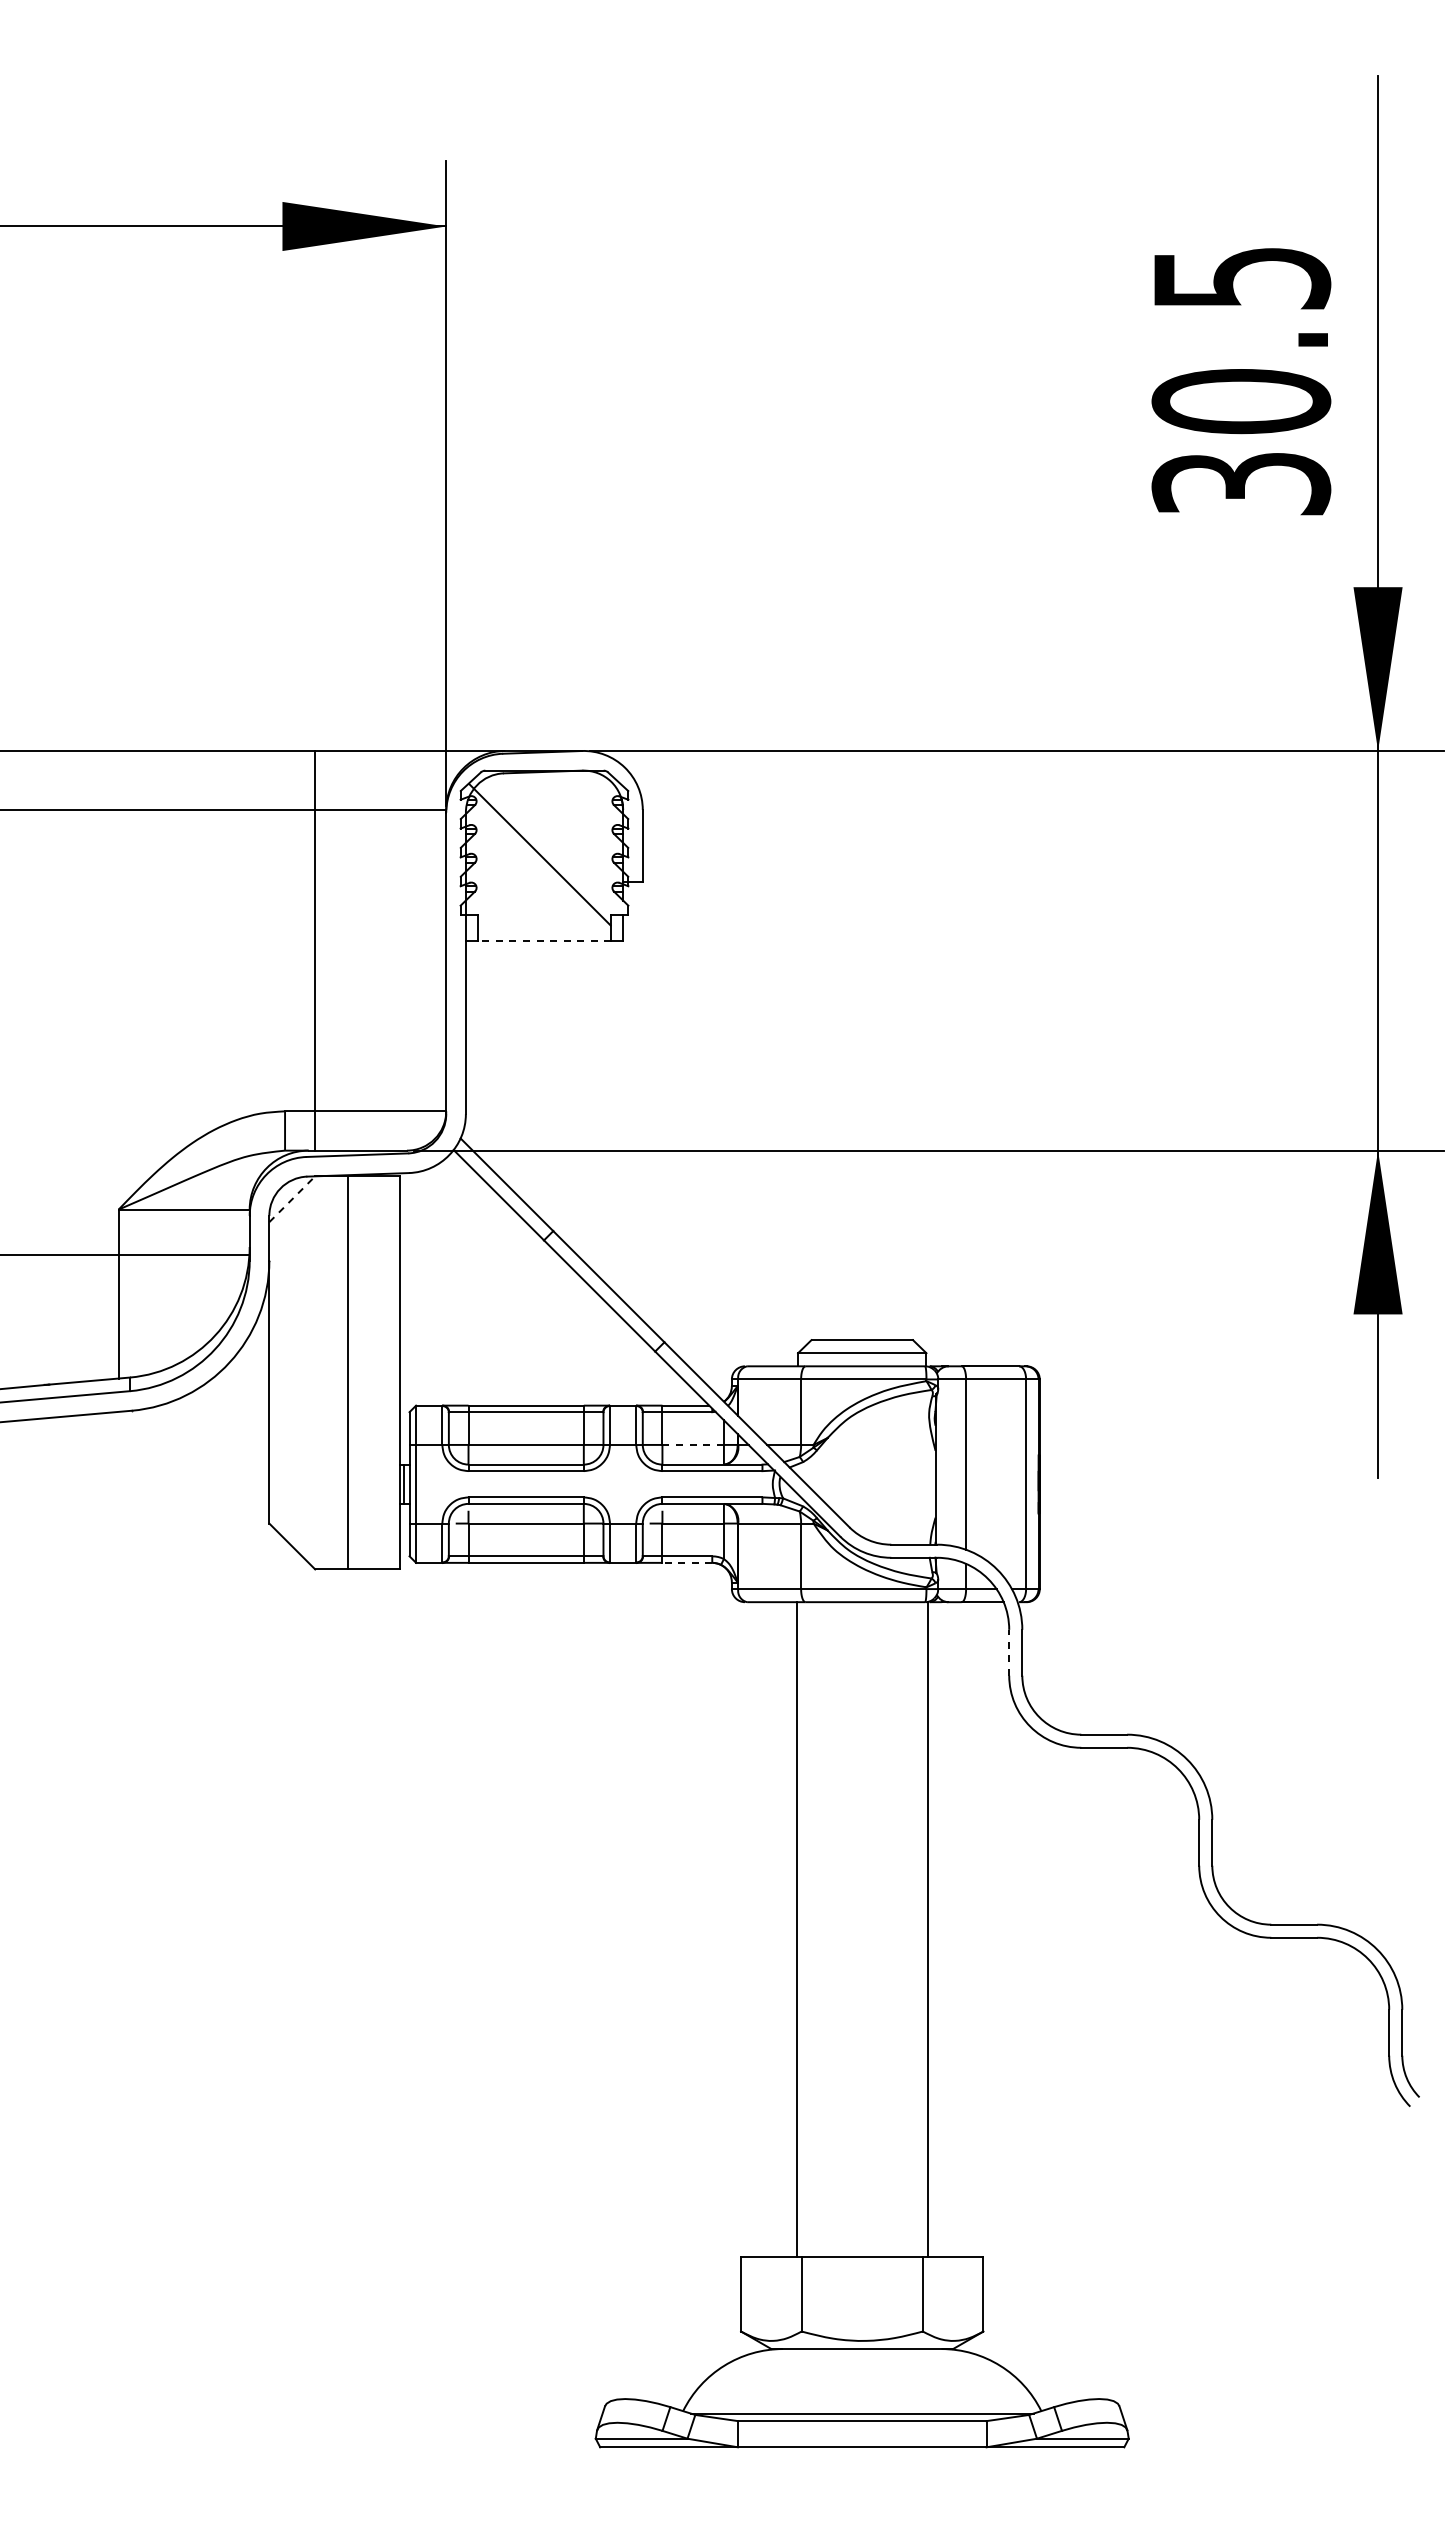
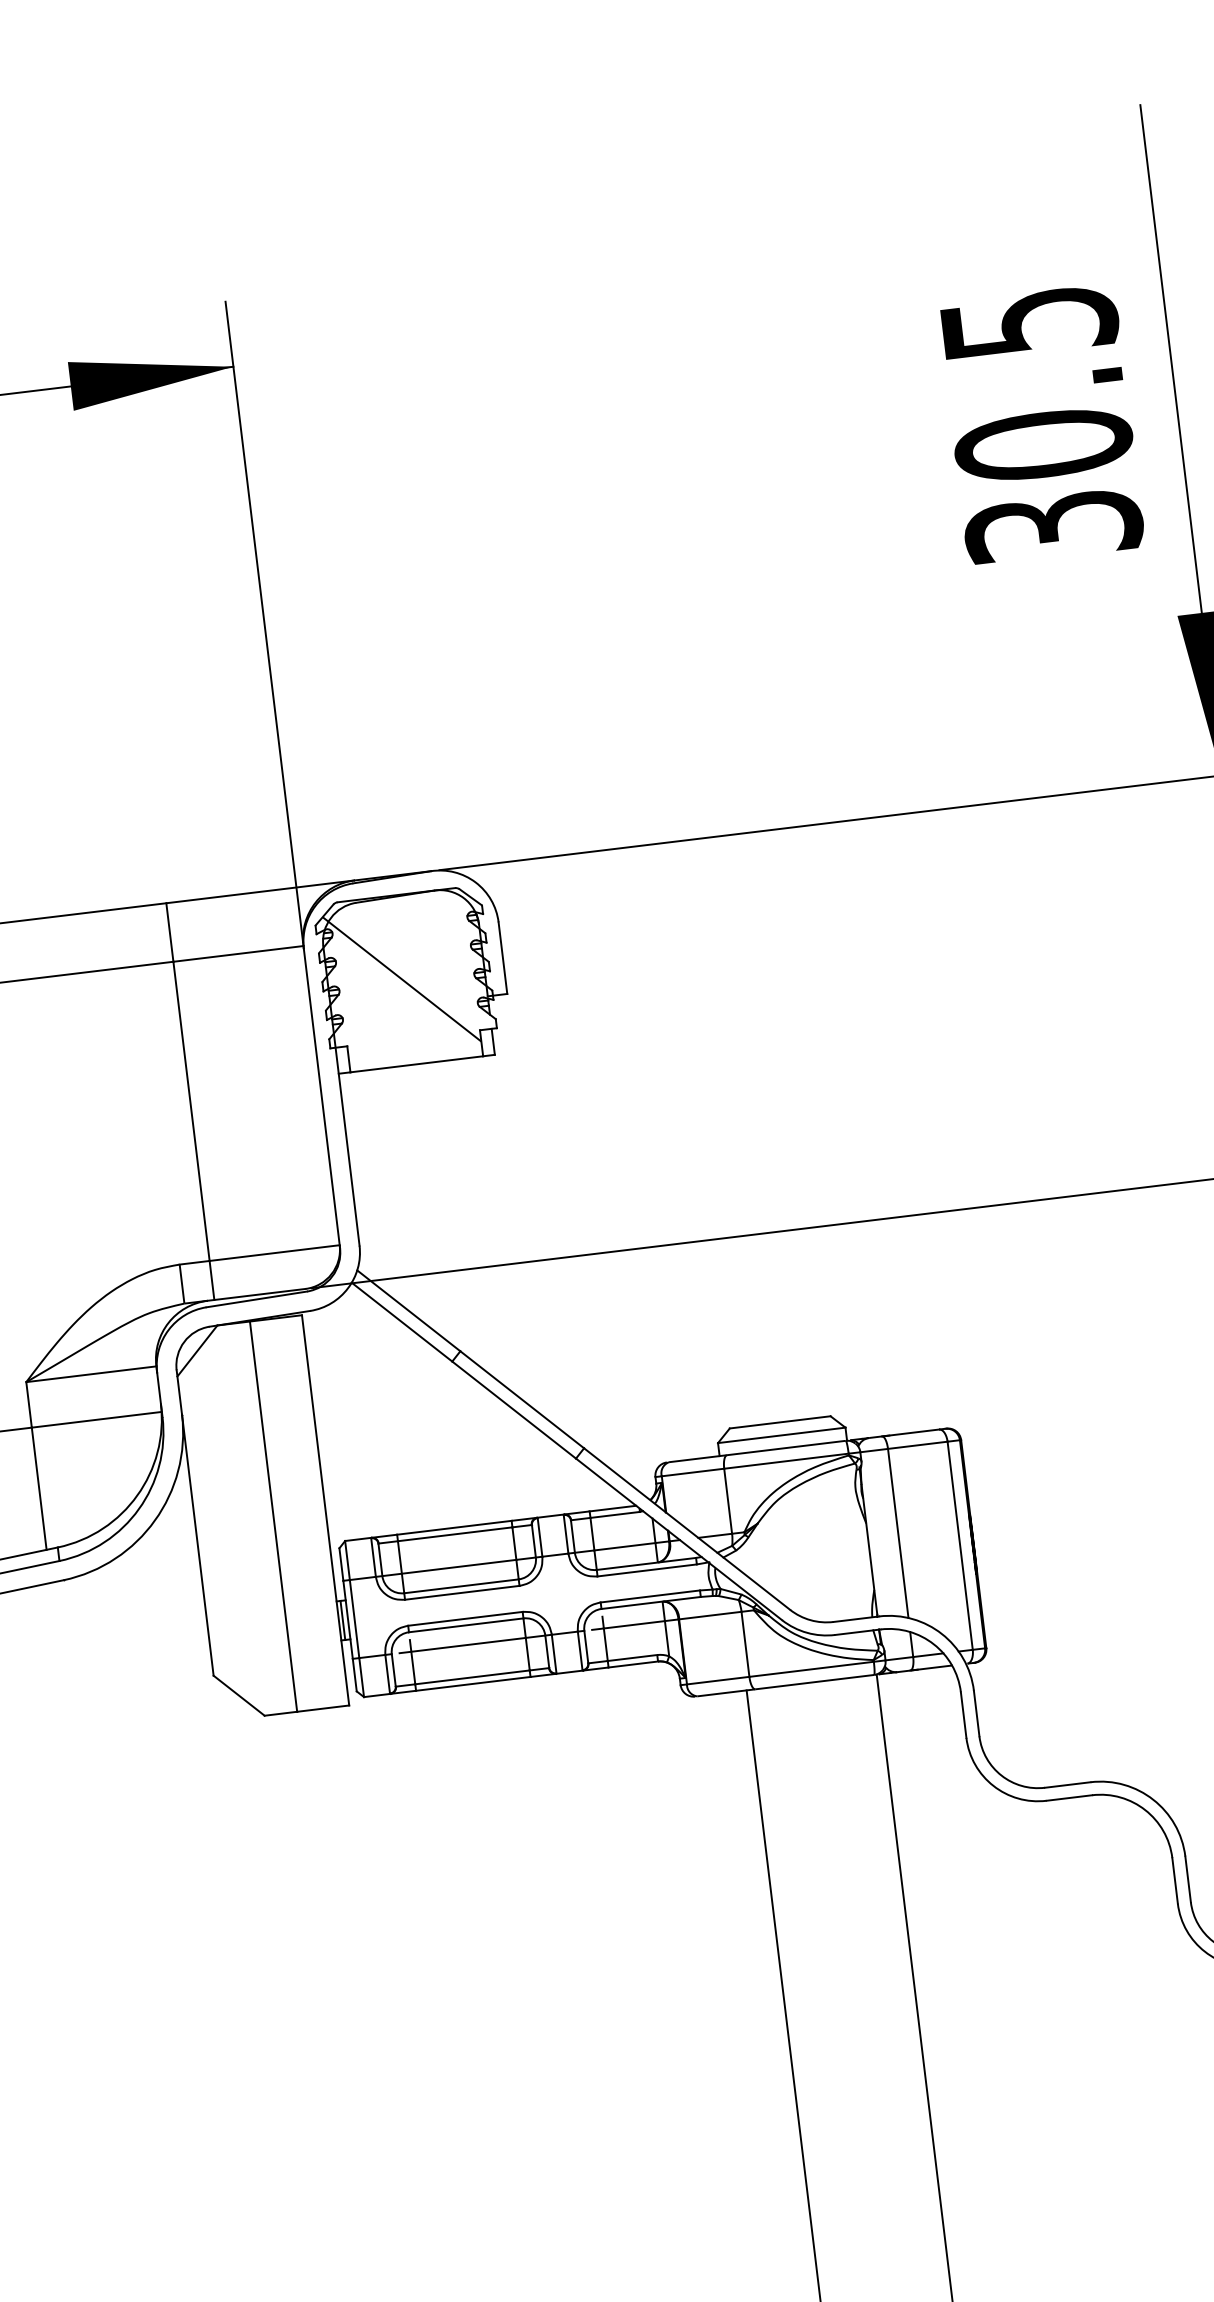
line: (544, 941) -> (416, 1064), dashed -> solid
line: (292, 1198) -> (197, 1350), dashed -> solid
line: (693, 1444) -> (625, 1546), dashed -> solid
line: (687, 1562) -> (633, 1664), dashed -> solid
line: (1009, 1652) -> (963, 1714), dashed -> solid

